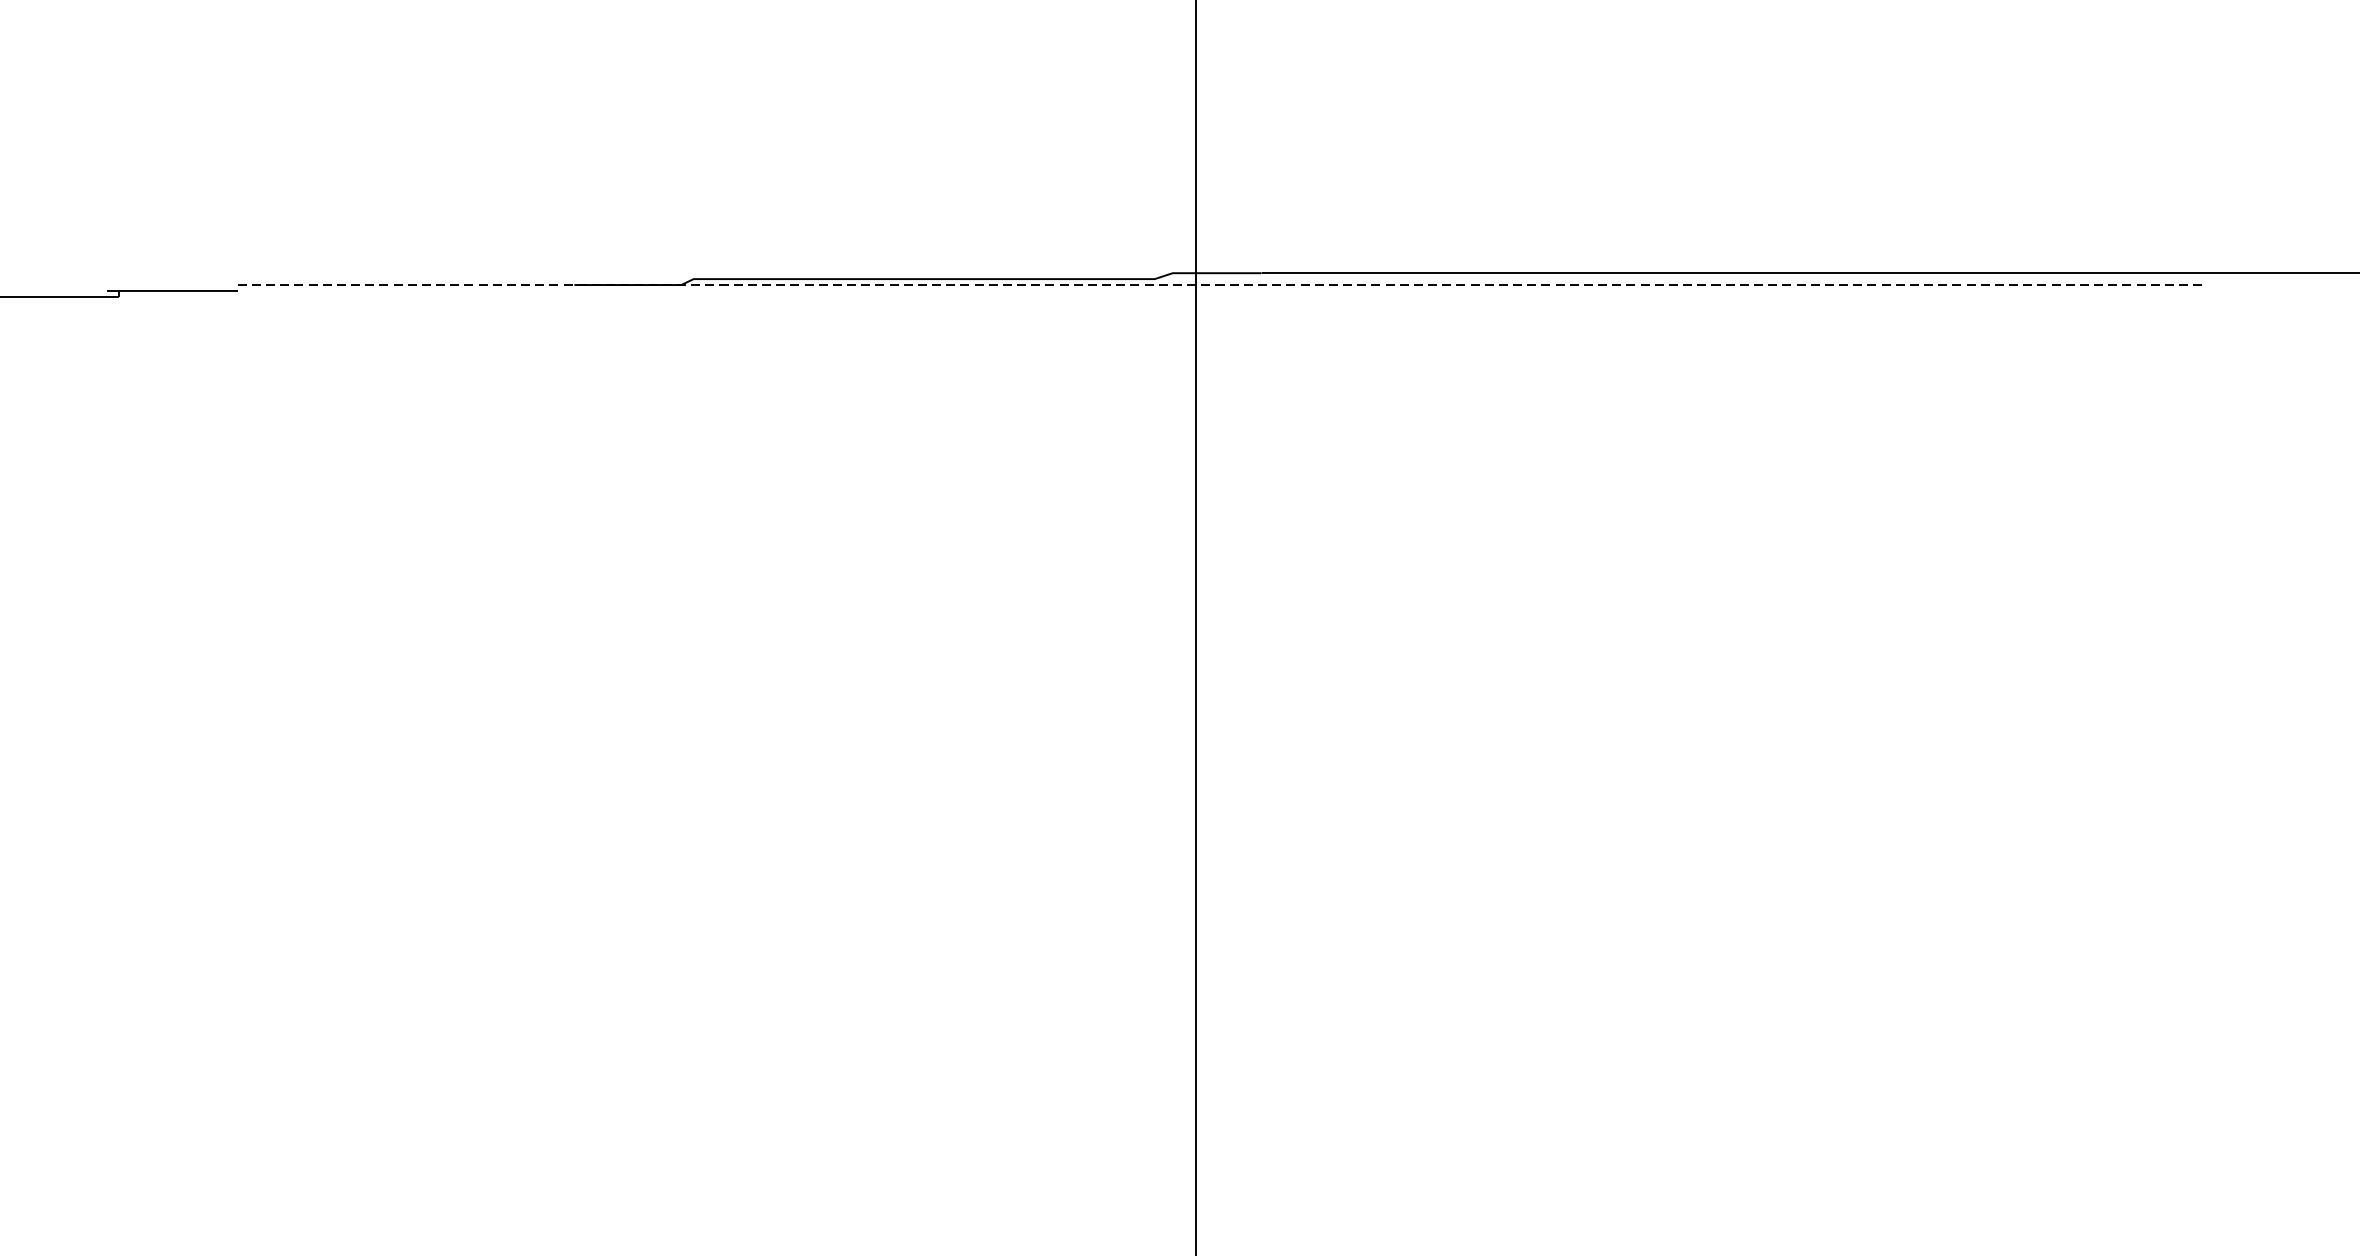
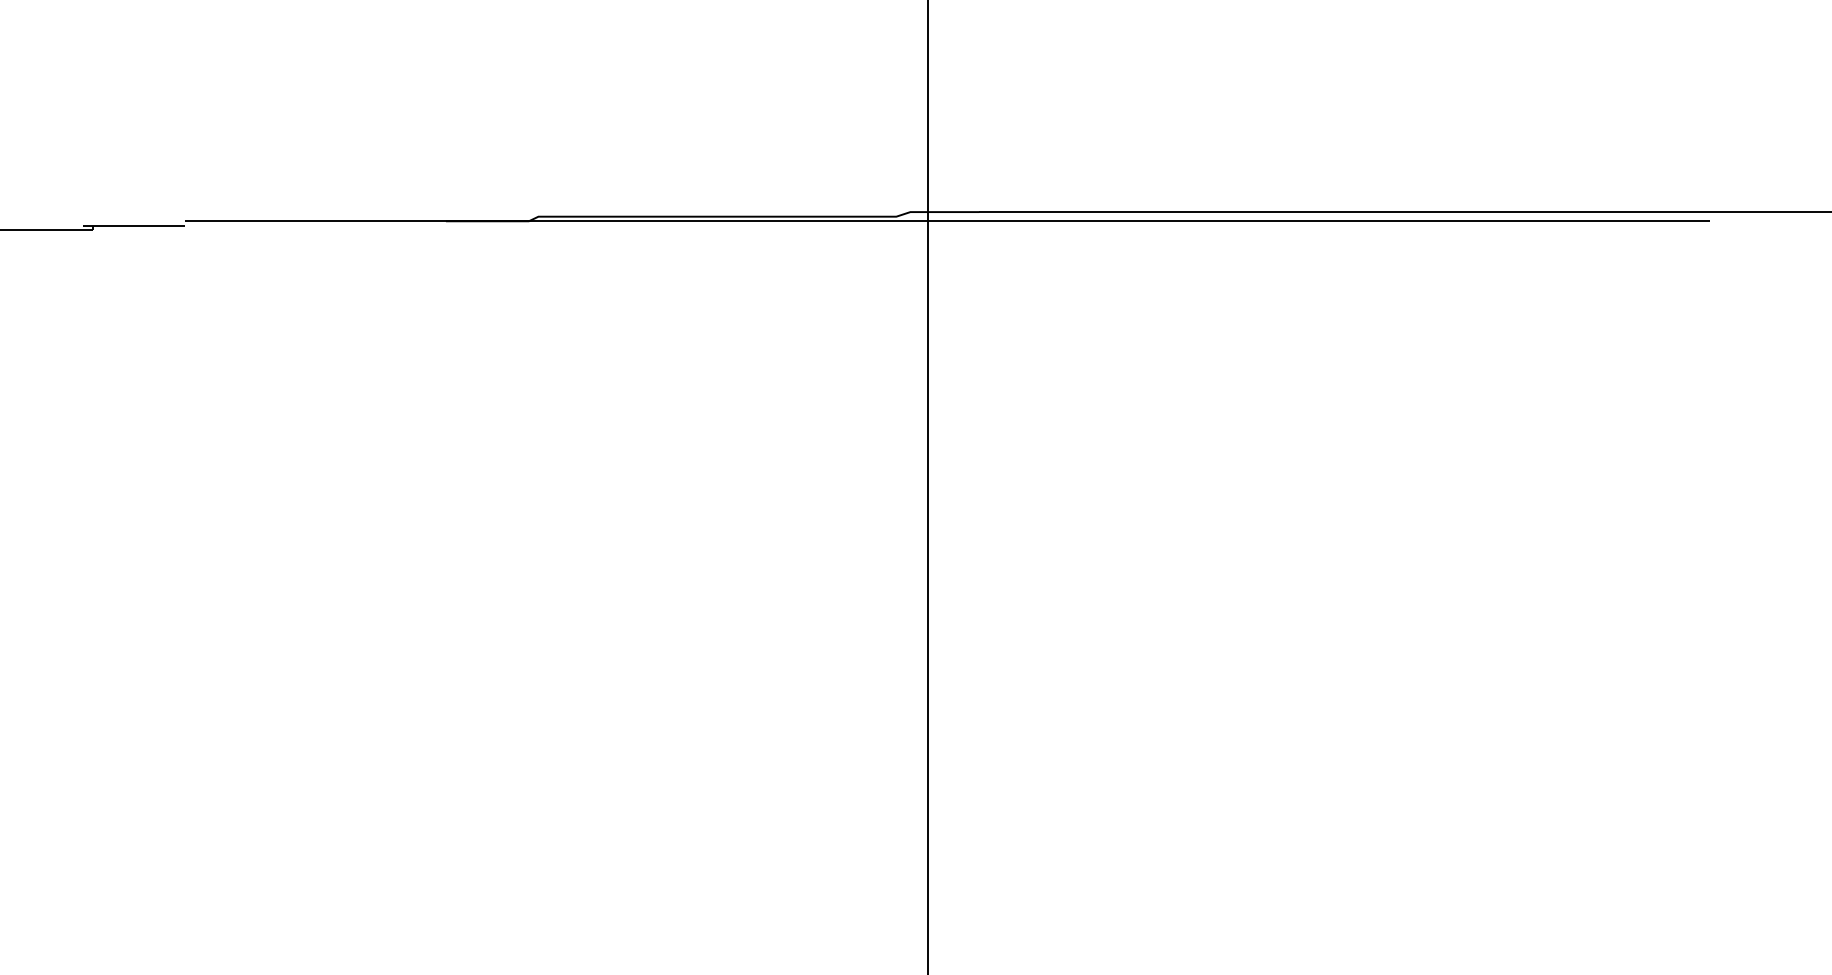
line: (1219, 285) -> (946, 221), dashed -> solid

